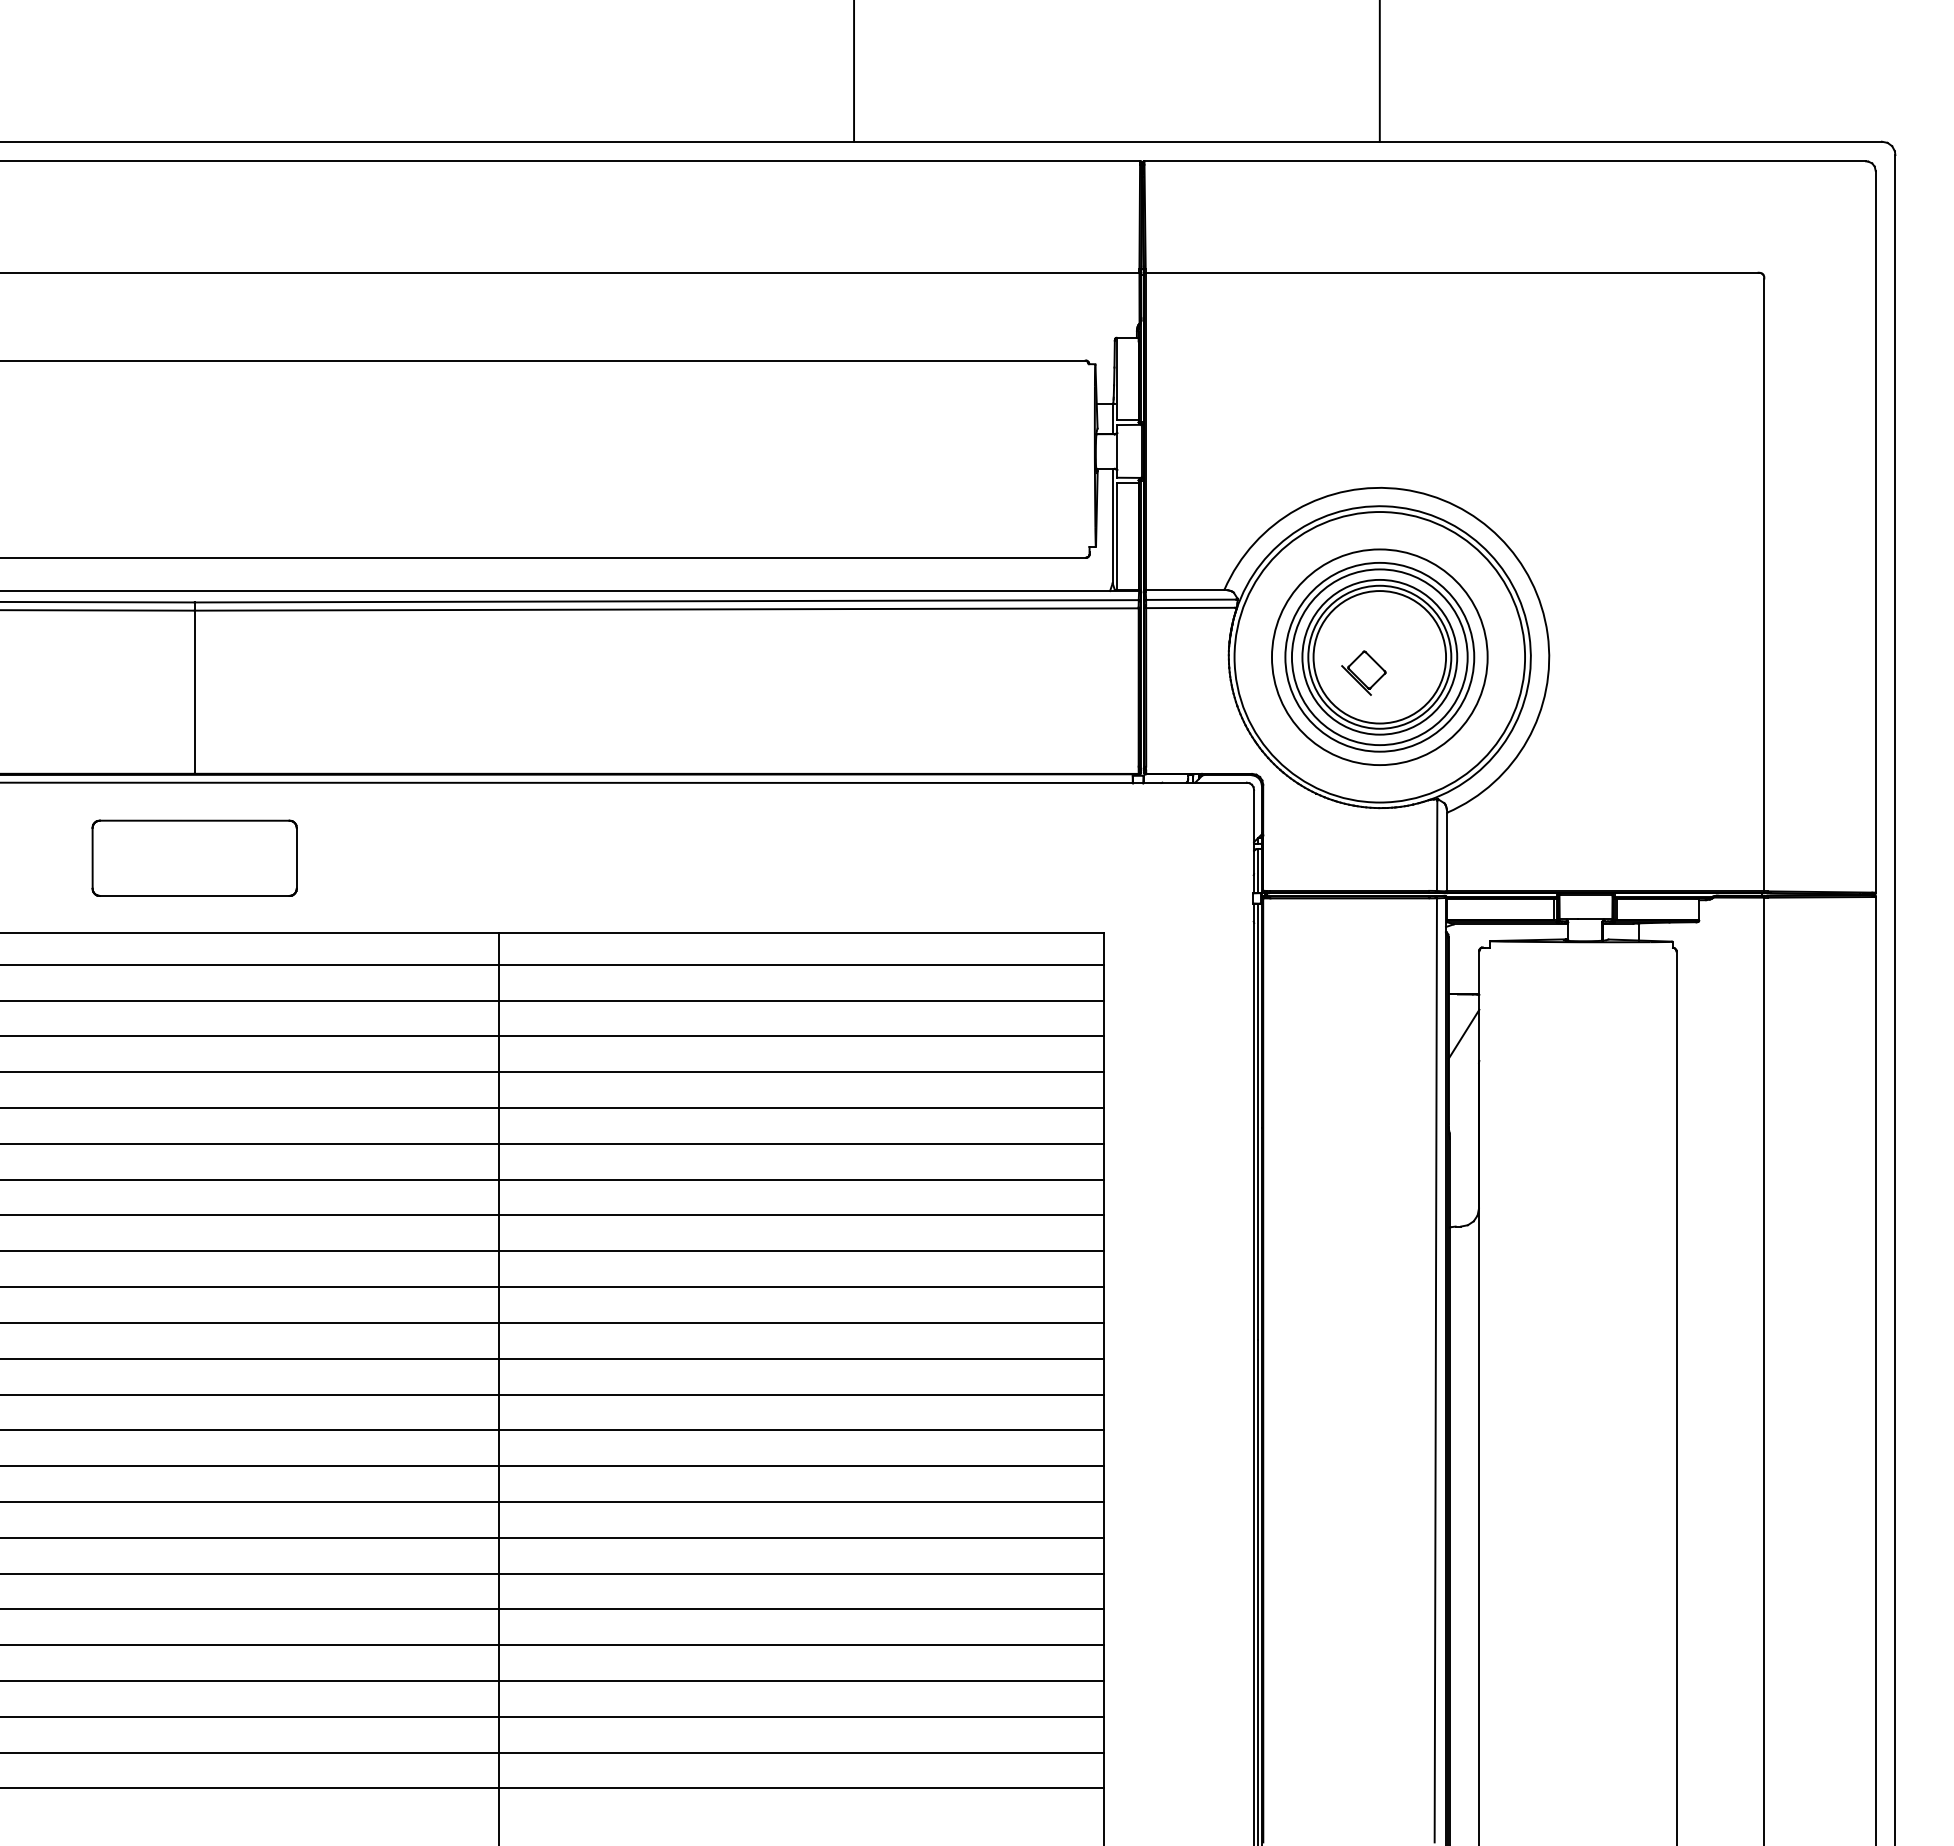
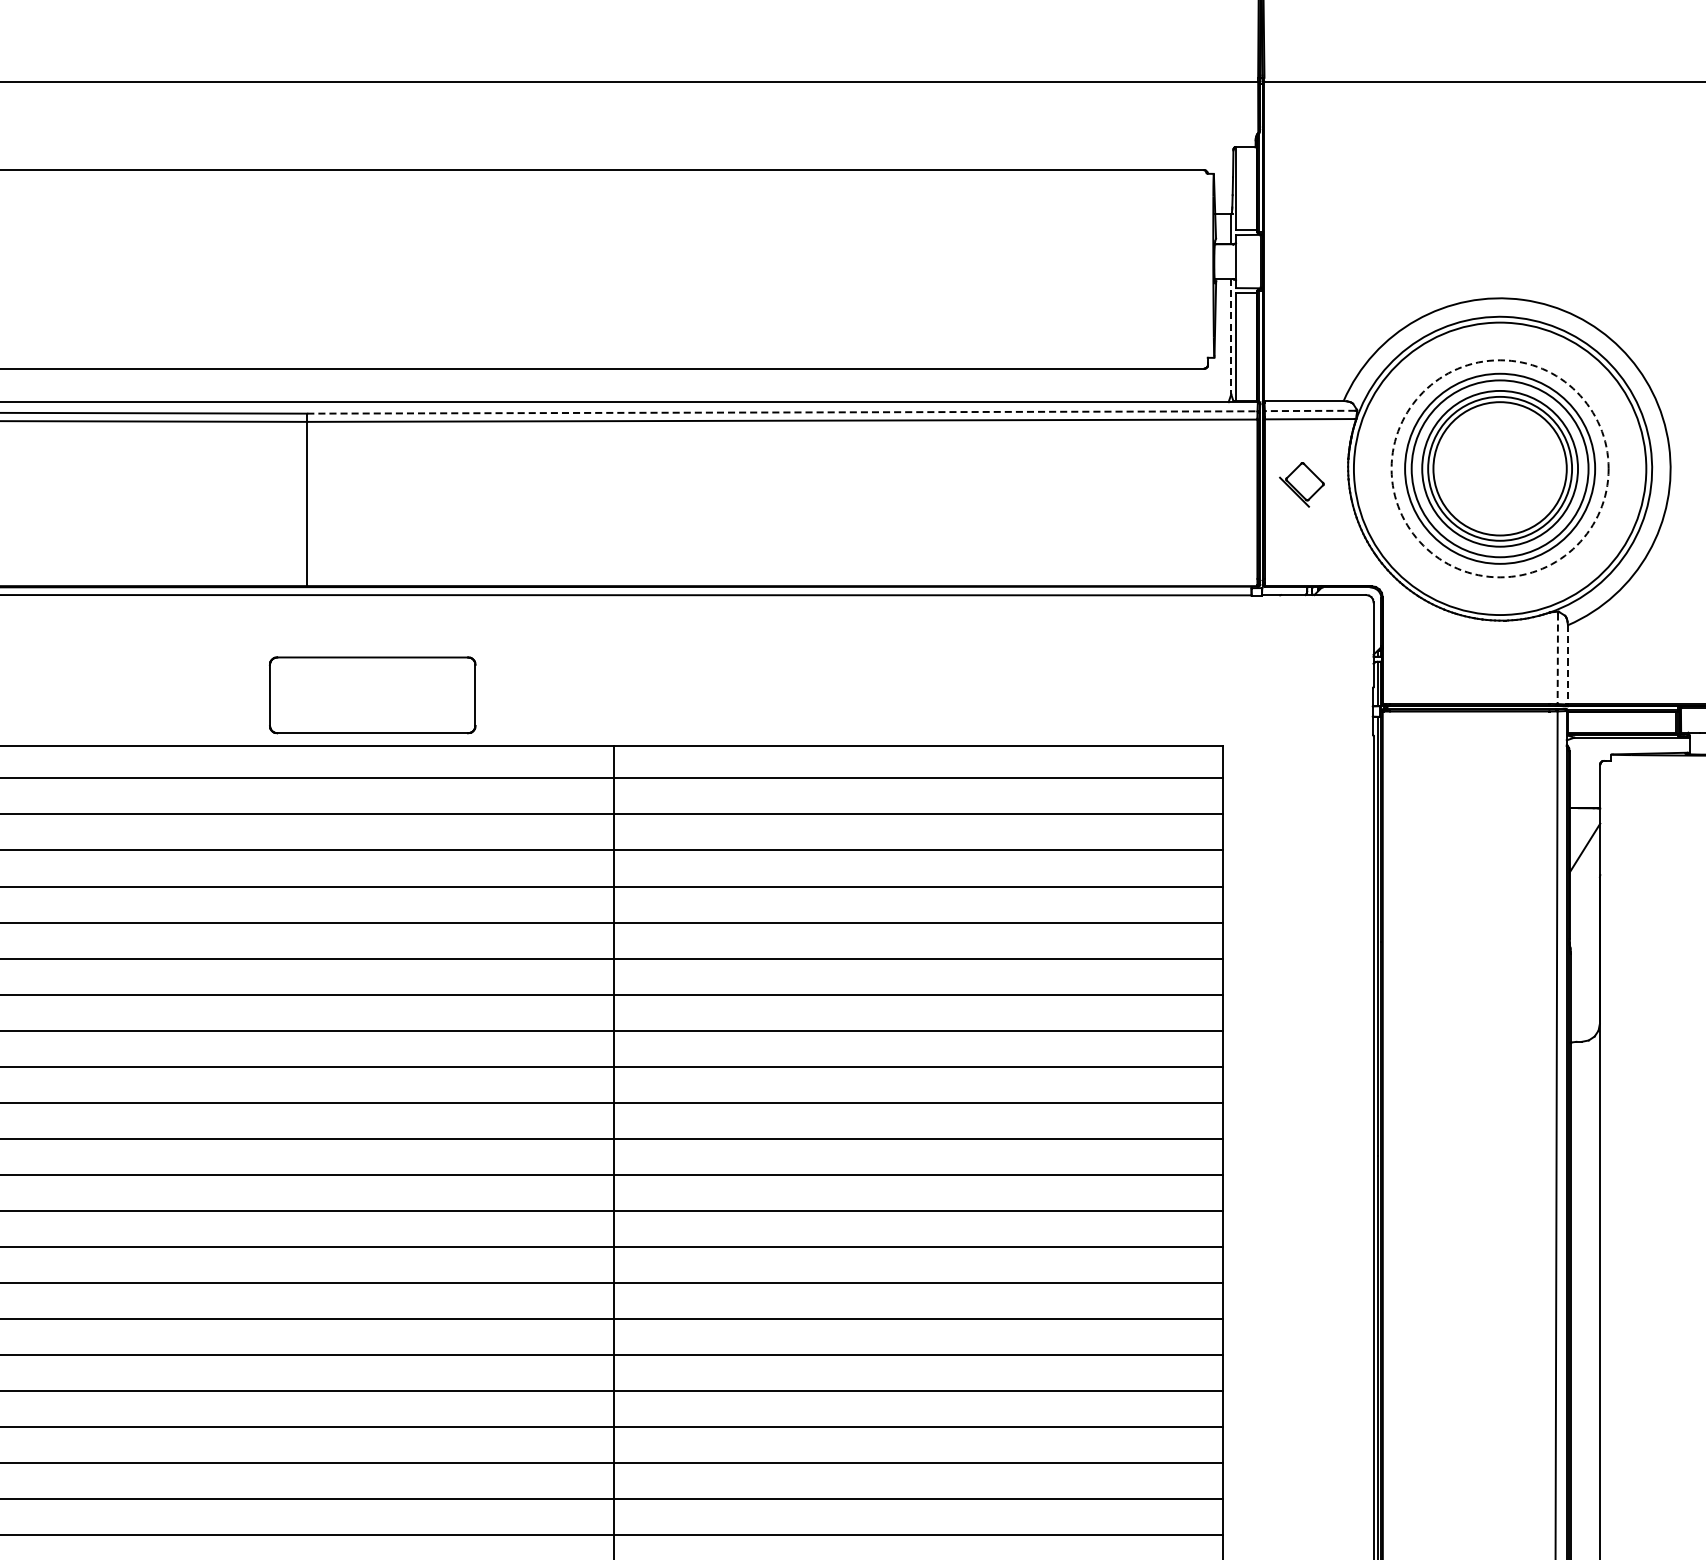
line: (1112, 526) -> (1231, 337), solid -> dashed
line: (1191, 599) -> (1310, 410), solid -> dashed
line: (667, 601) -> (783, 412), solid -> dashed
circle: (1379, 657) -> (1499, 469), solid -> dashed
part: (1363, 672) -> (1301, 484), moved
line: (1437, 846) -> (1558, 659), solid -> dashed
line: (1447, 853) -> (1568, 666), solid -> dashed
part: (194, 857) -> (372, 694), moved

